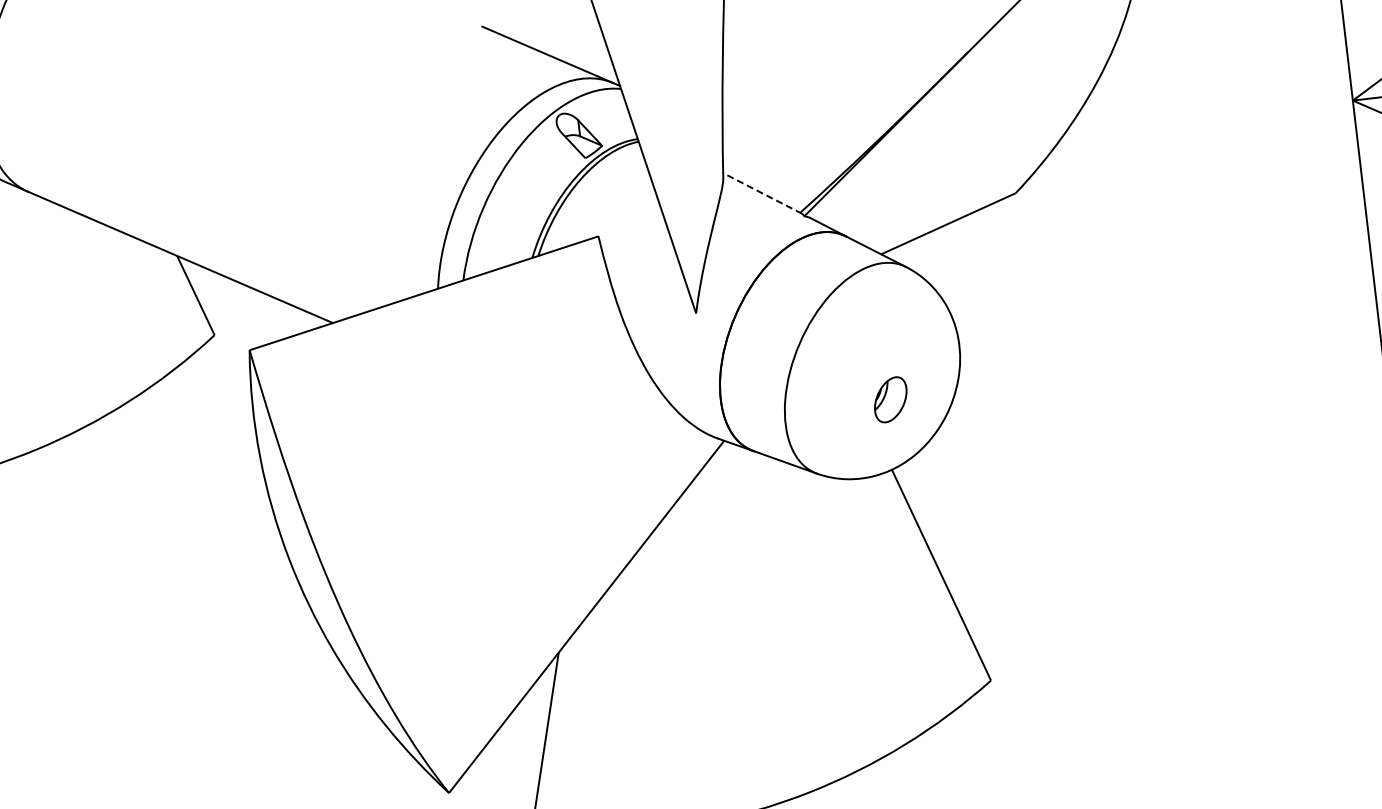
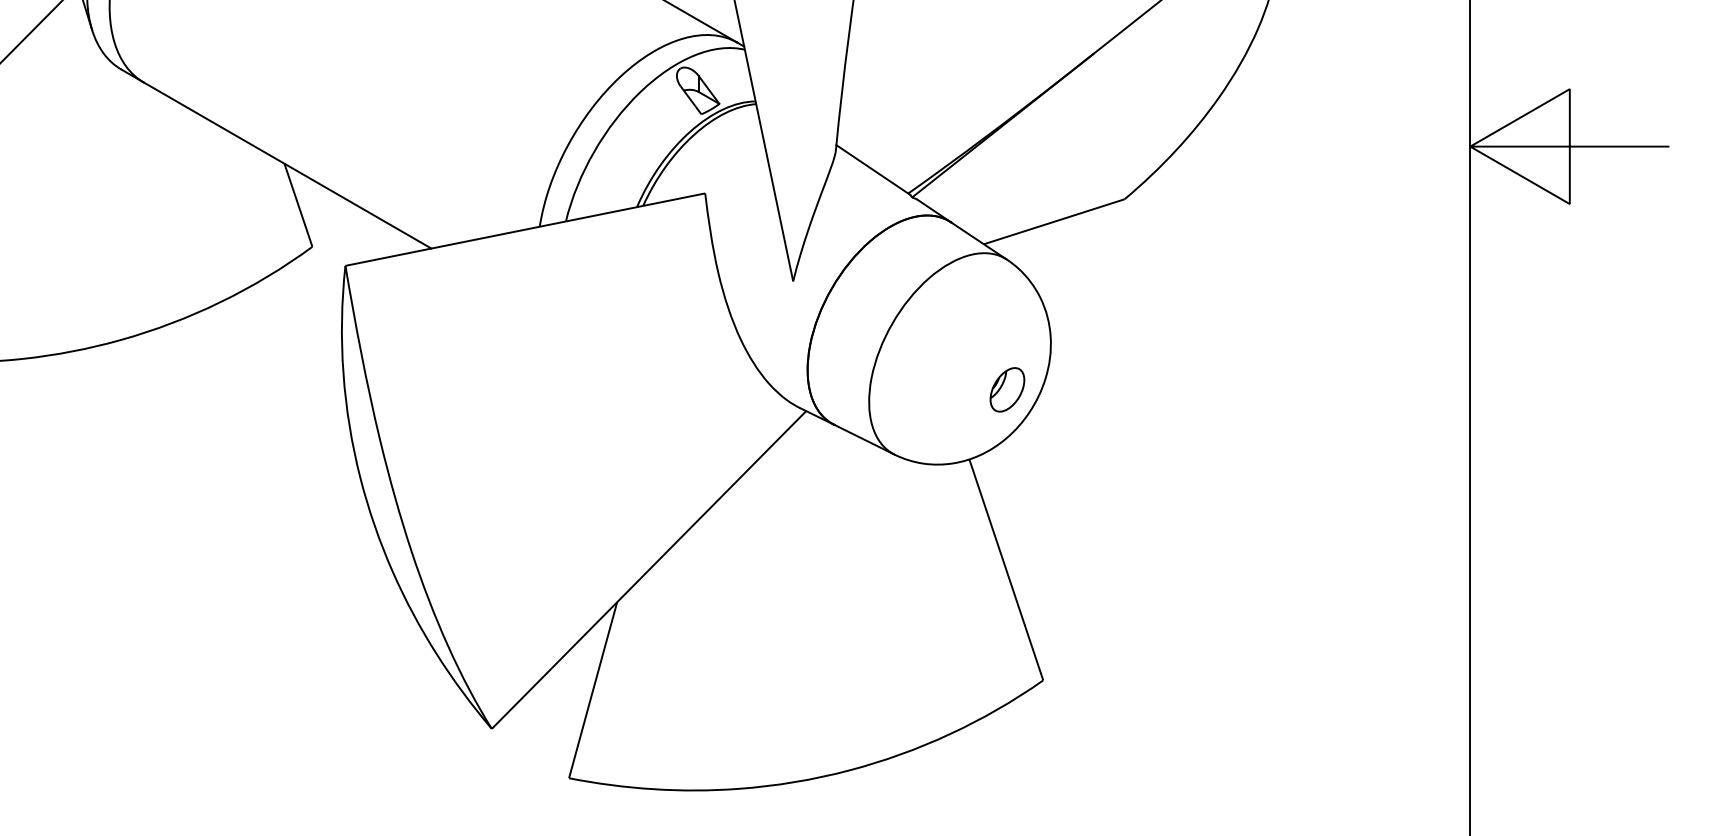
line: (761, 193) -> (872, 169), dashed -> solid
part: (890, 399) -> (1007, 389), moved

